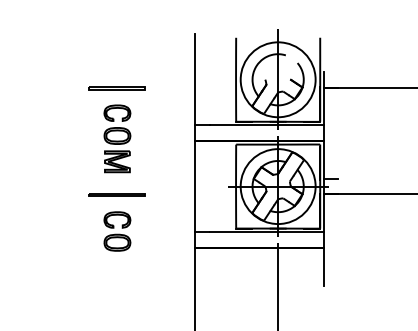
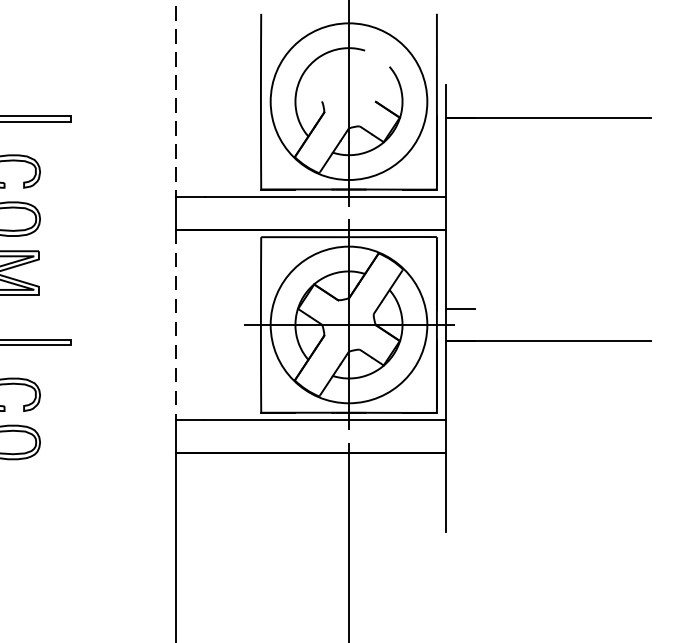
line: (195, 79) -> (176, 101), solid -> dashed
line: (195, 186) -> (176, 324), solid -> dashed

